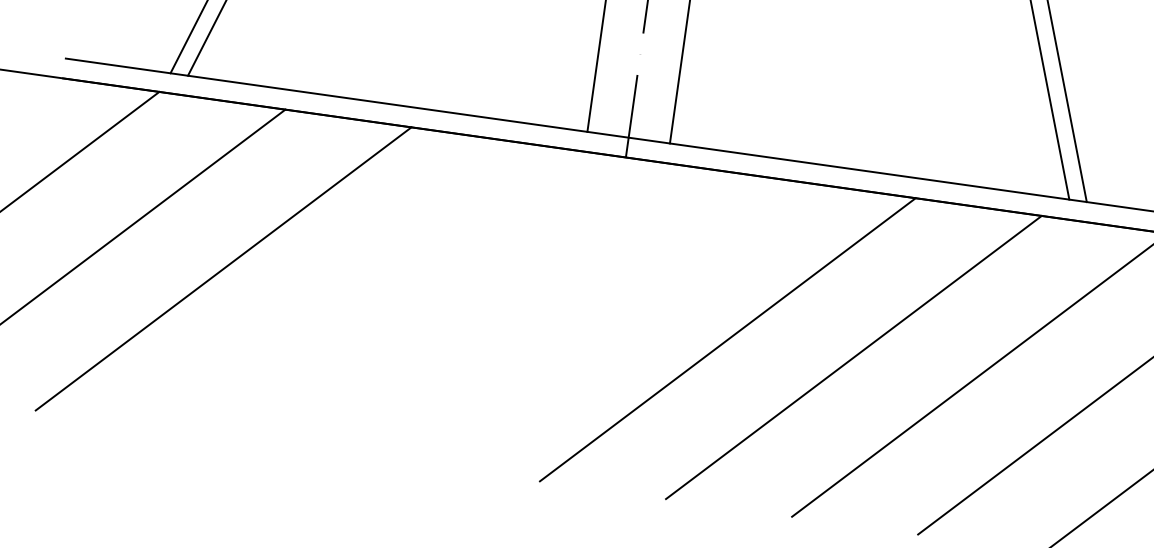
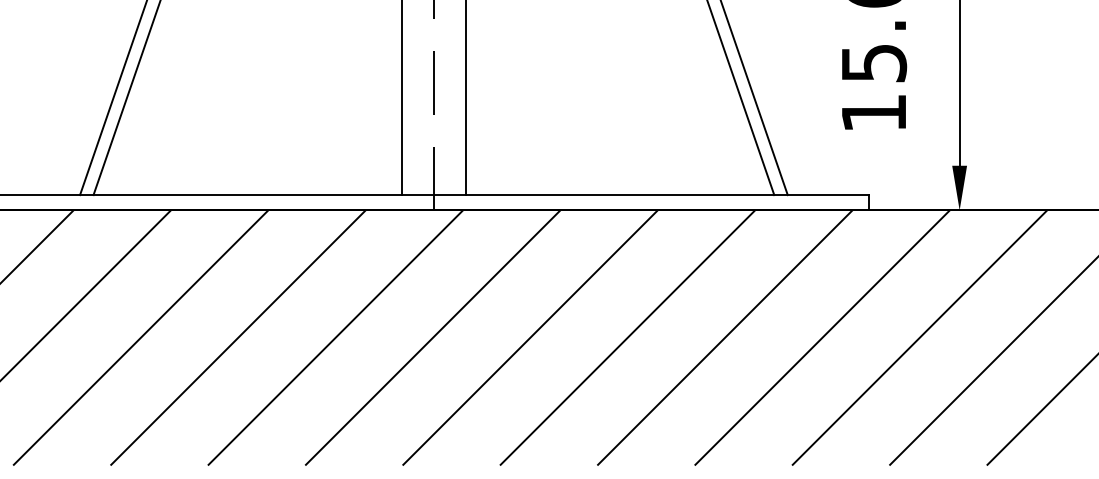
line: (349, 286) -> (238, 337), added
line: (475, 304) -> (335, 337), added
line: (600, 321) -> (432, 337), added

